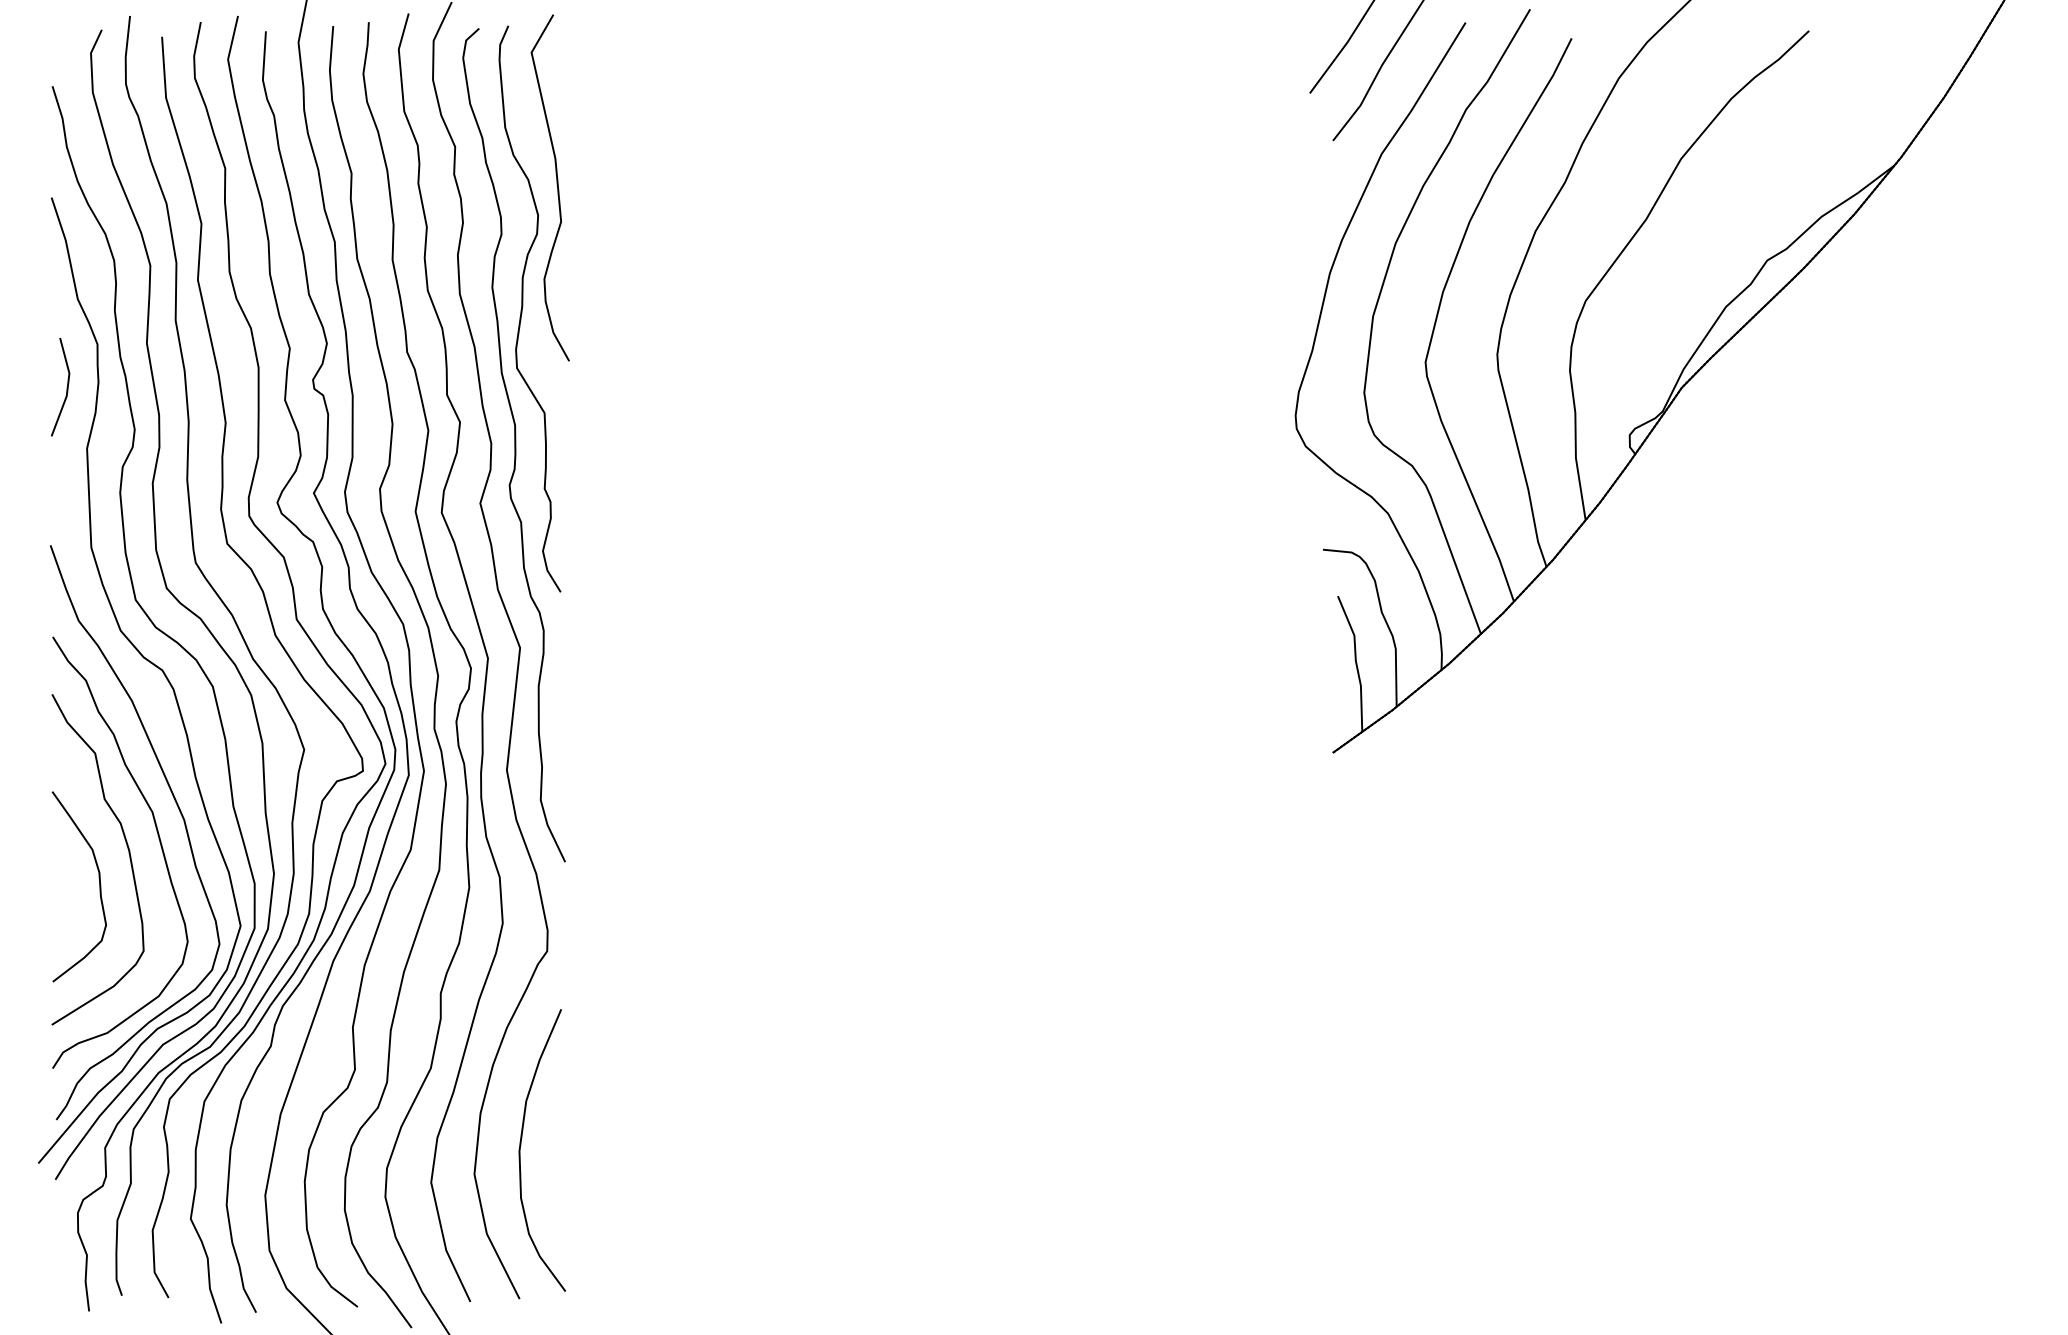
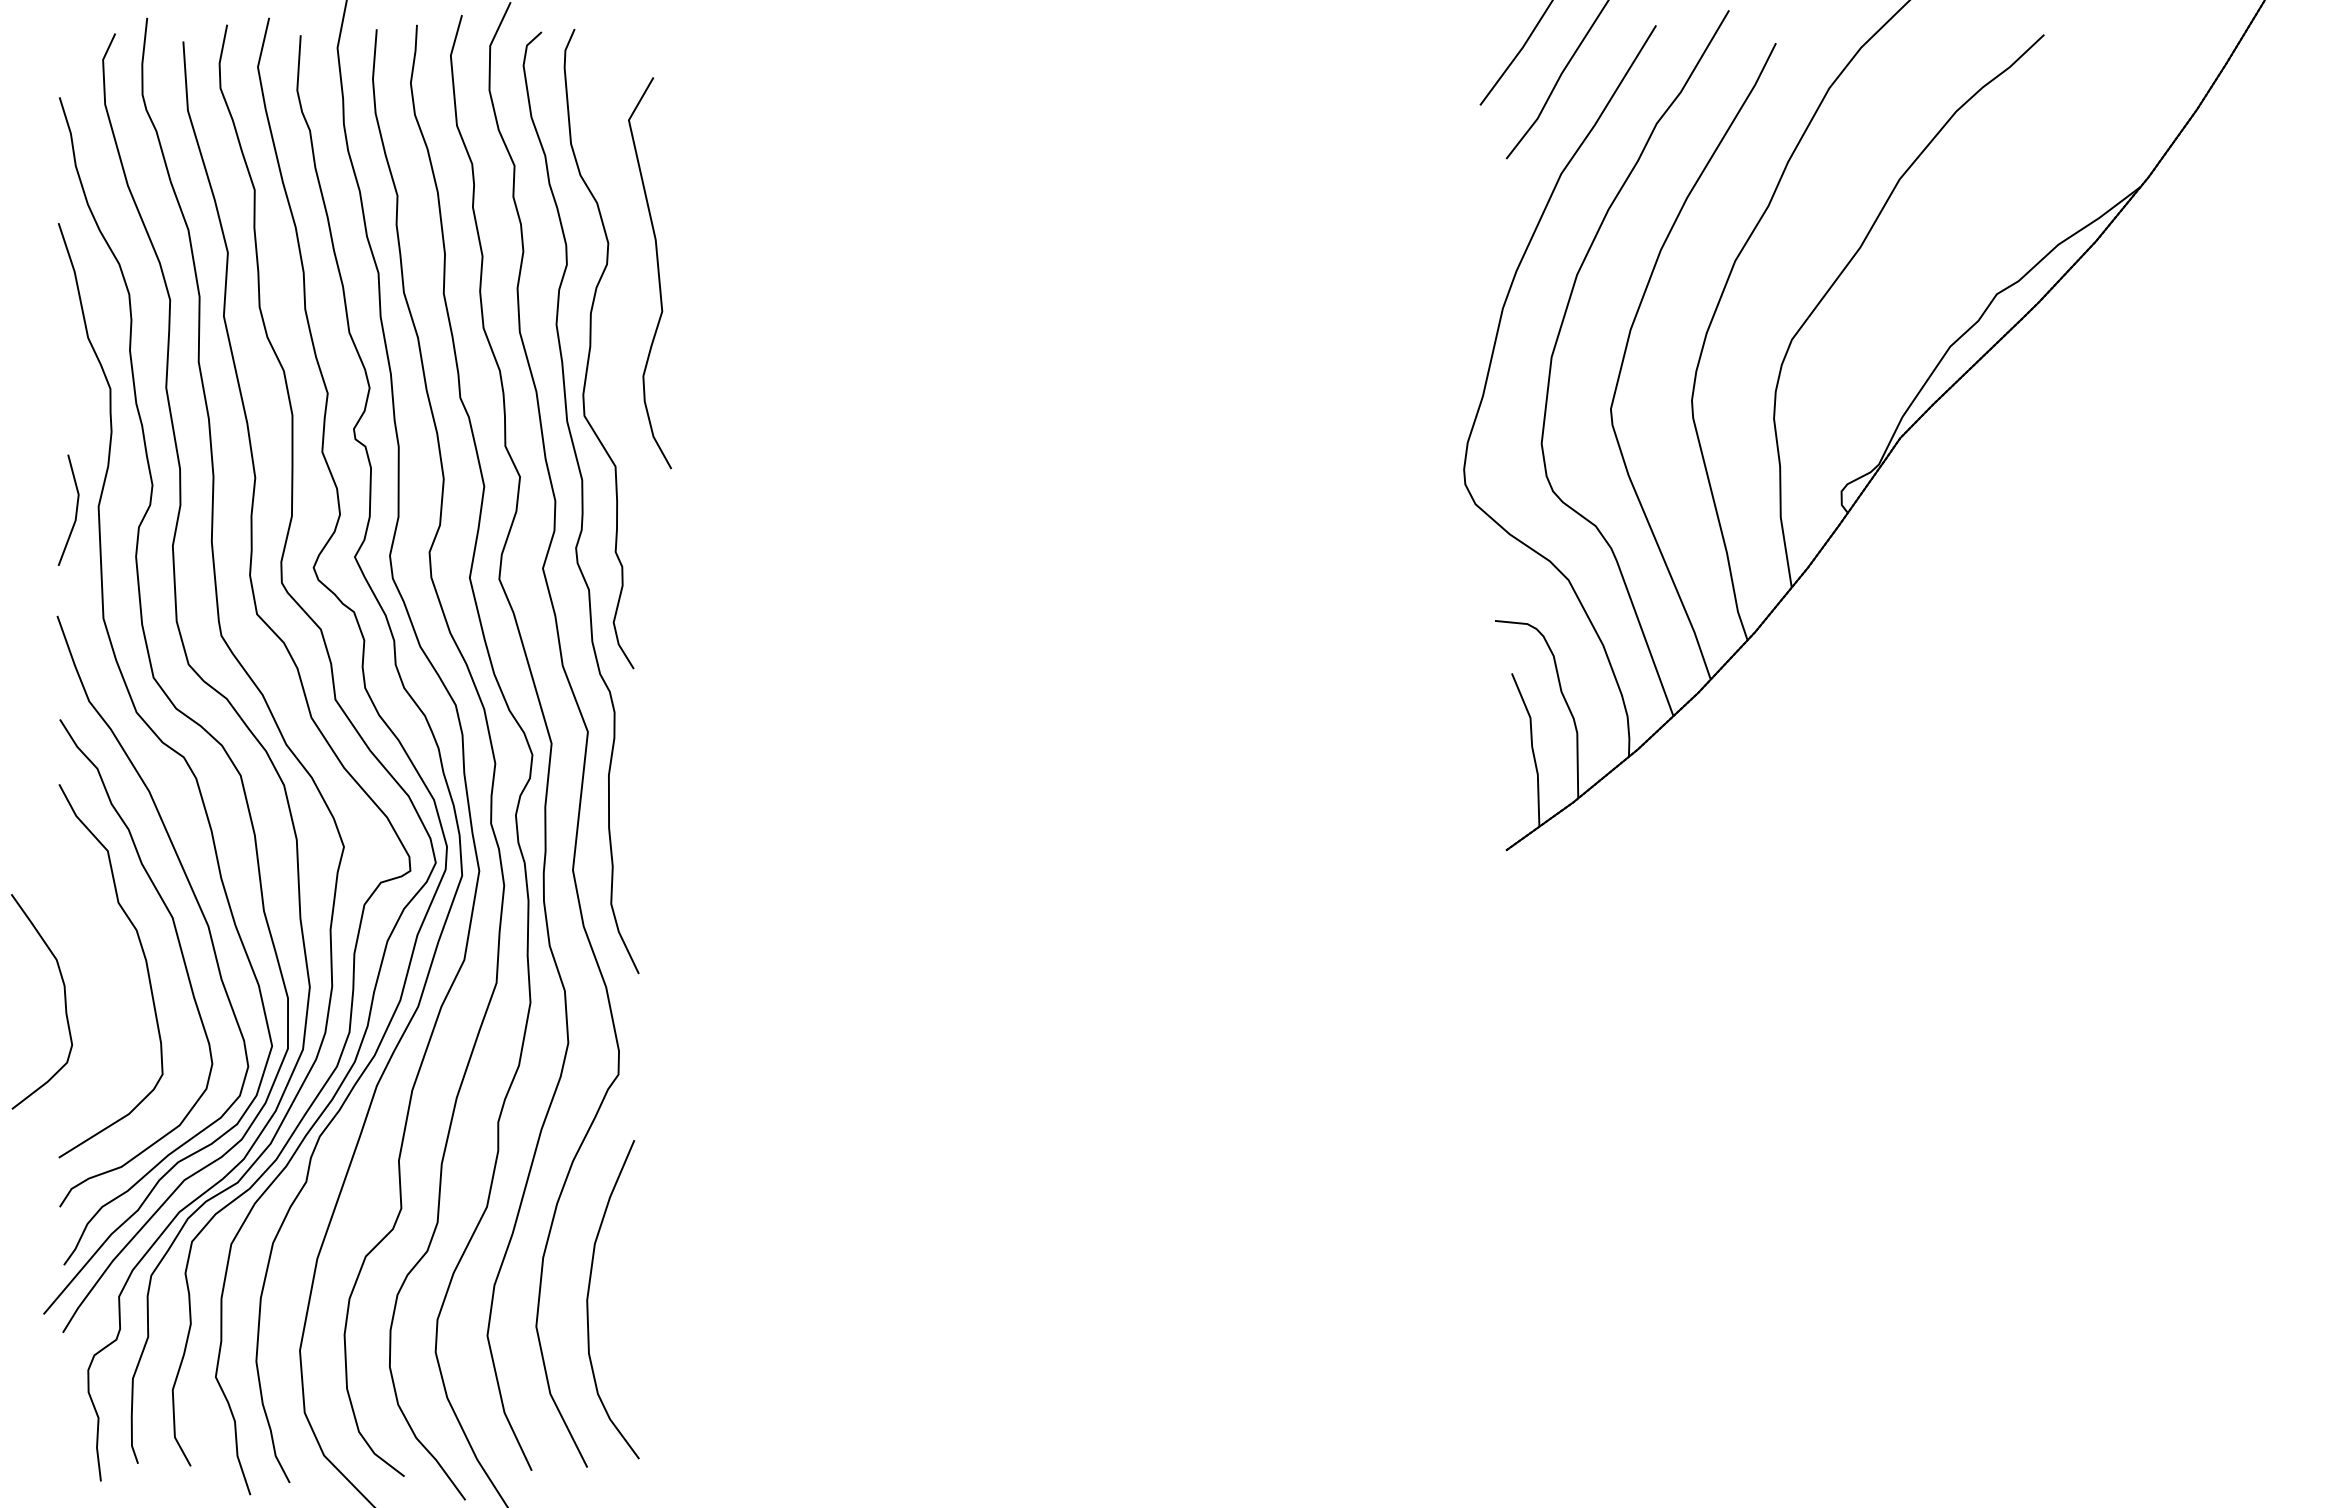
curve: (556, 188) -> (657, 273), moved
line: (66, 388) -> (75, 511), moved
curve: (99, 886) -> (64, 1001), moved

